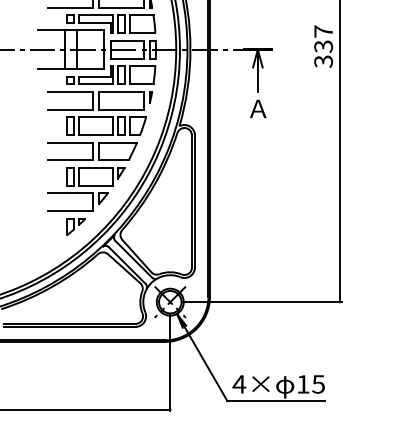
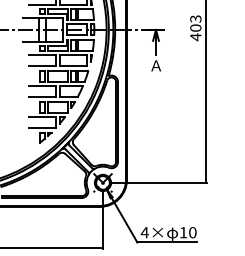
text: (323, 47) -> (195, 28), 337 -> 403
text: (318, 384) -> (192, 232), 15 -> 10

